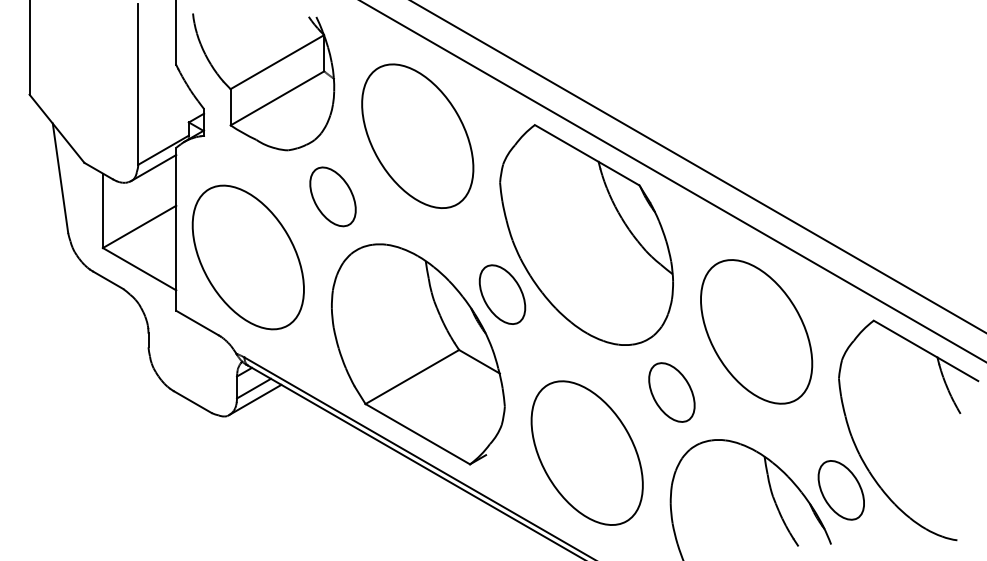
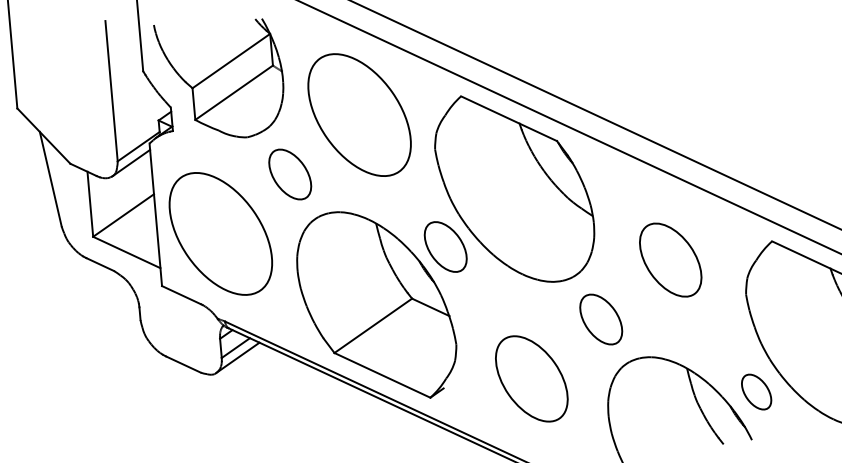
part: (756, 331) -> (670, 259), size x0.6
part: (586, 452) -> (531, 378), size x0.7
part: (840, 490) -> (755, 392), size x0.7

